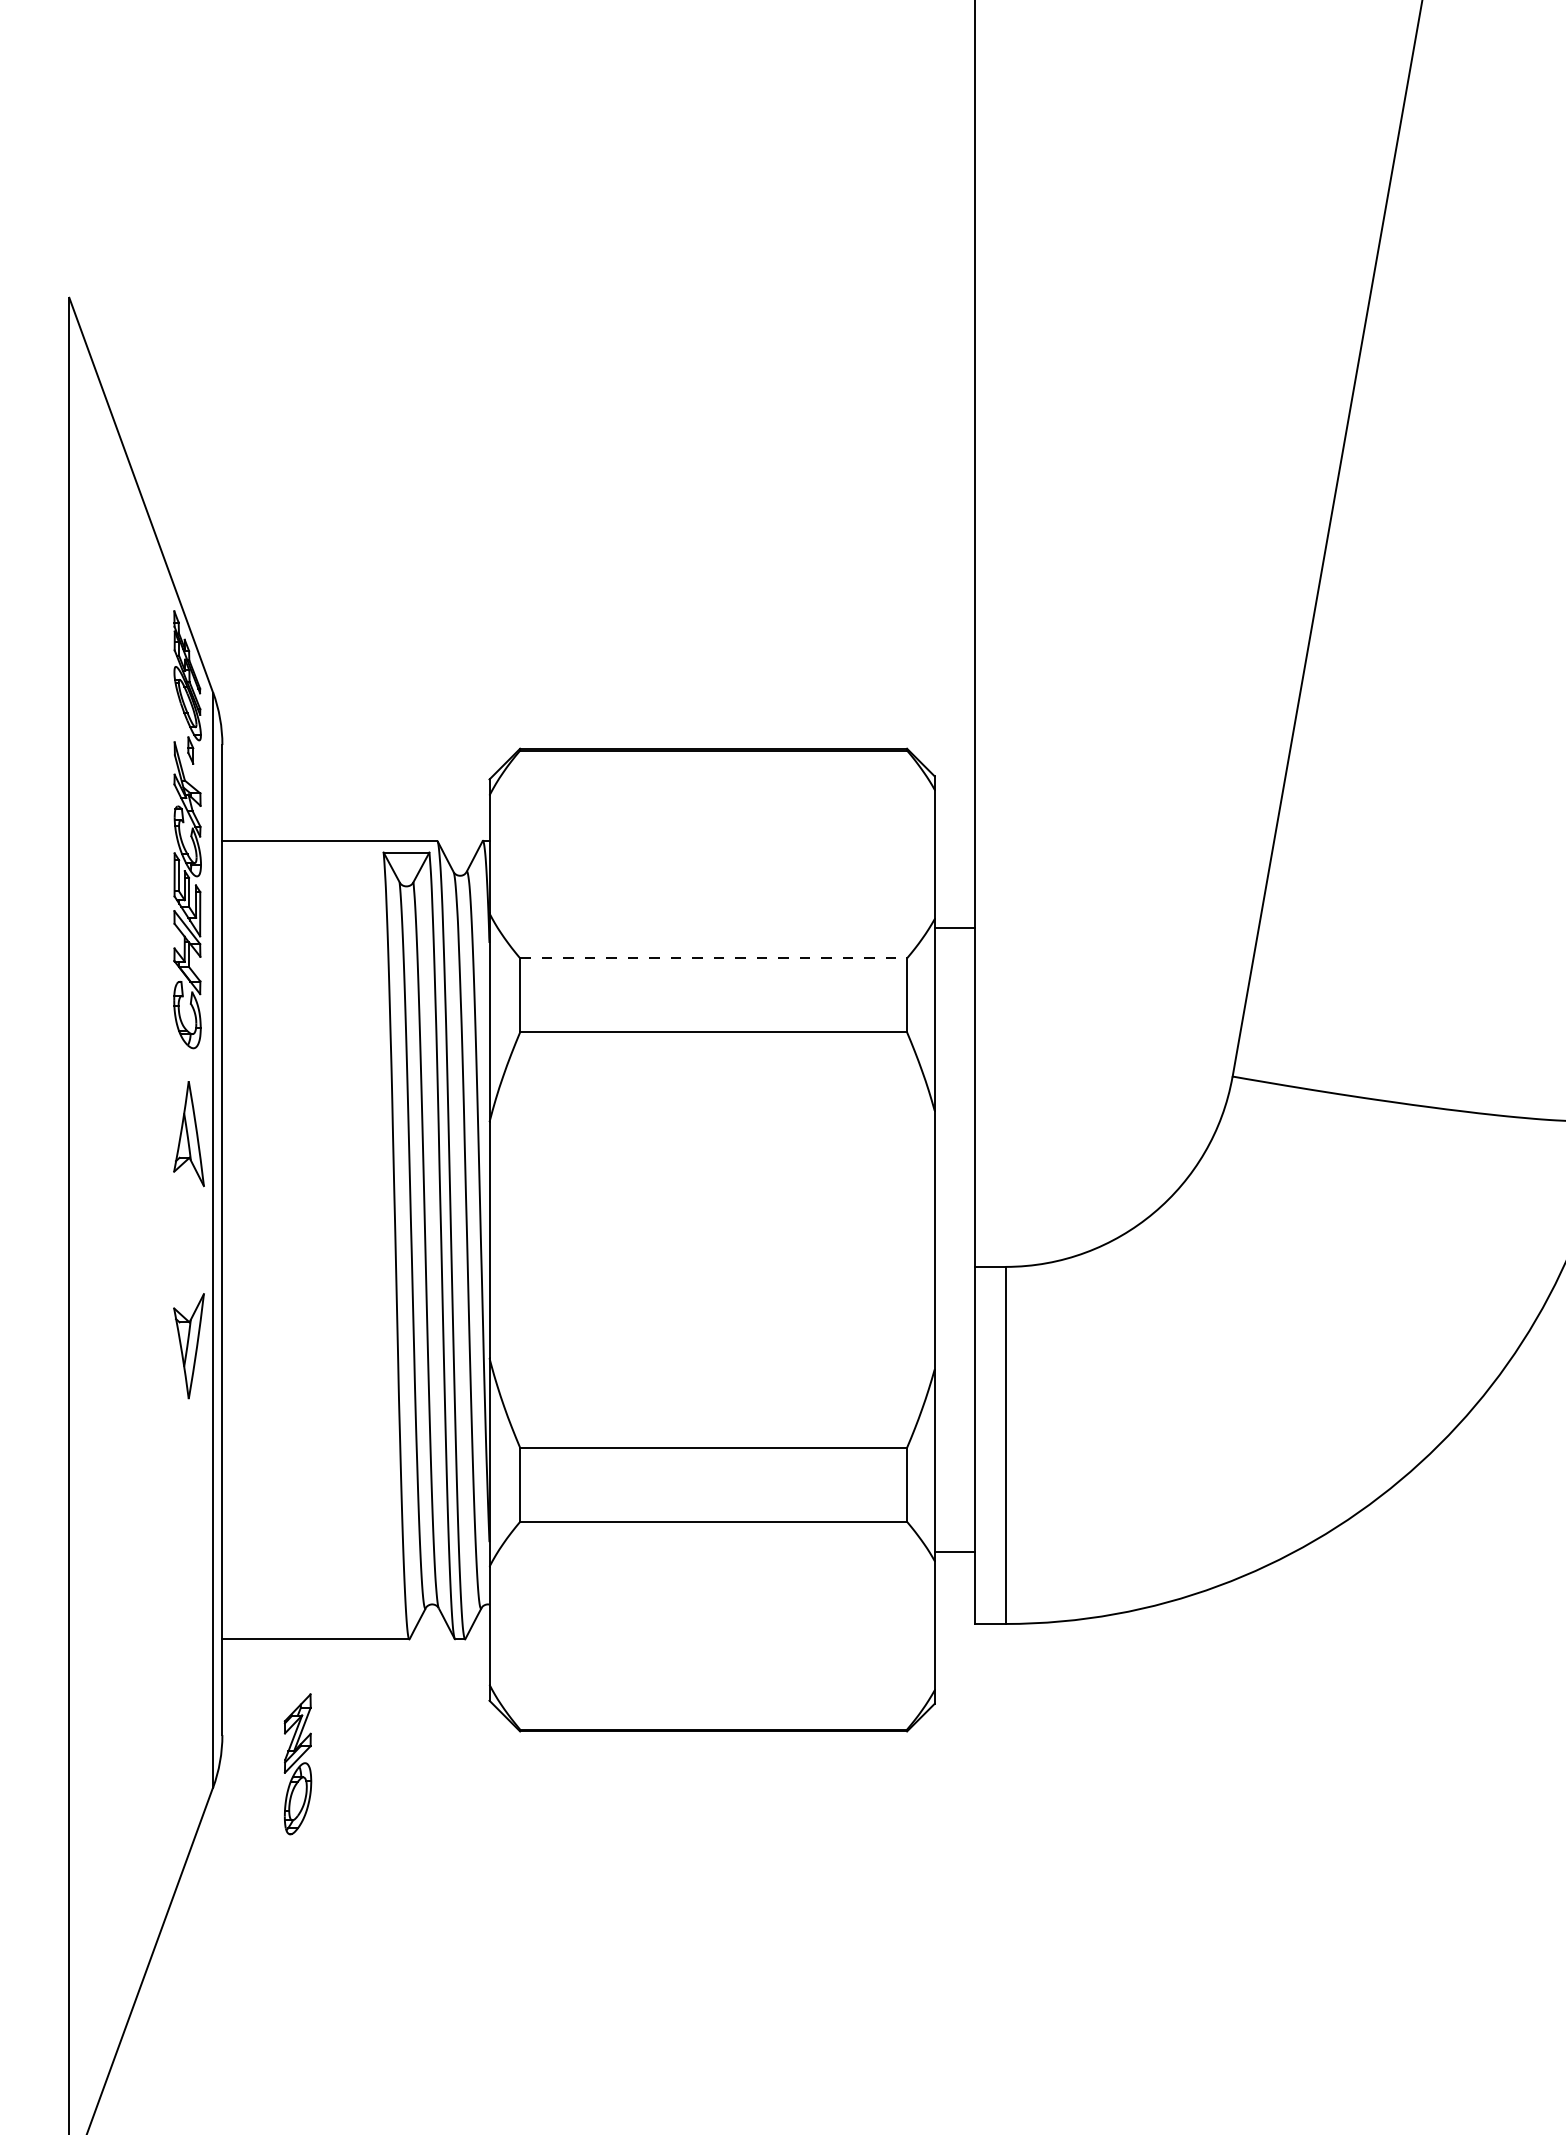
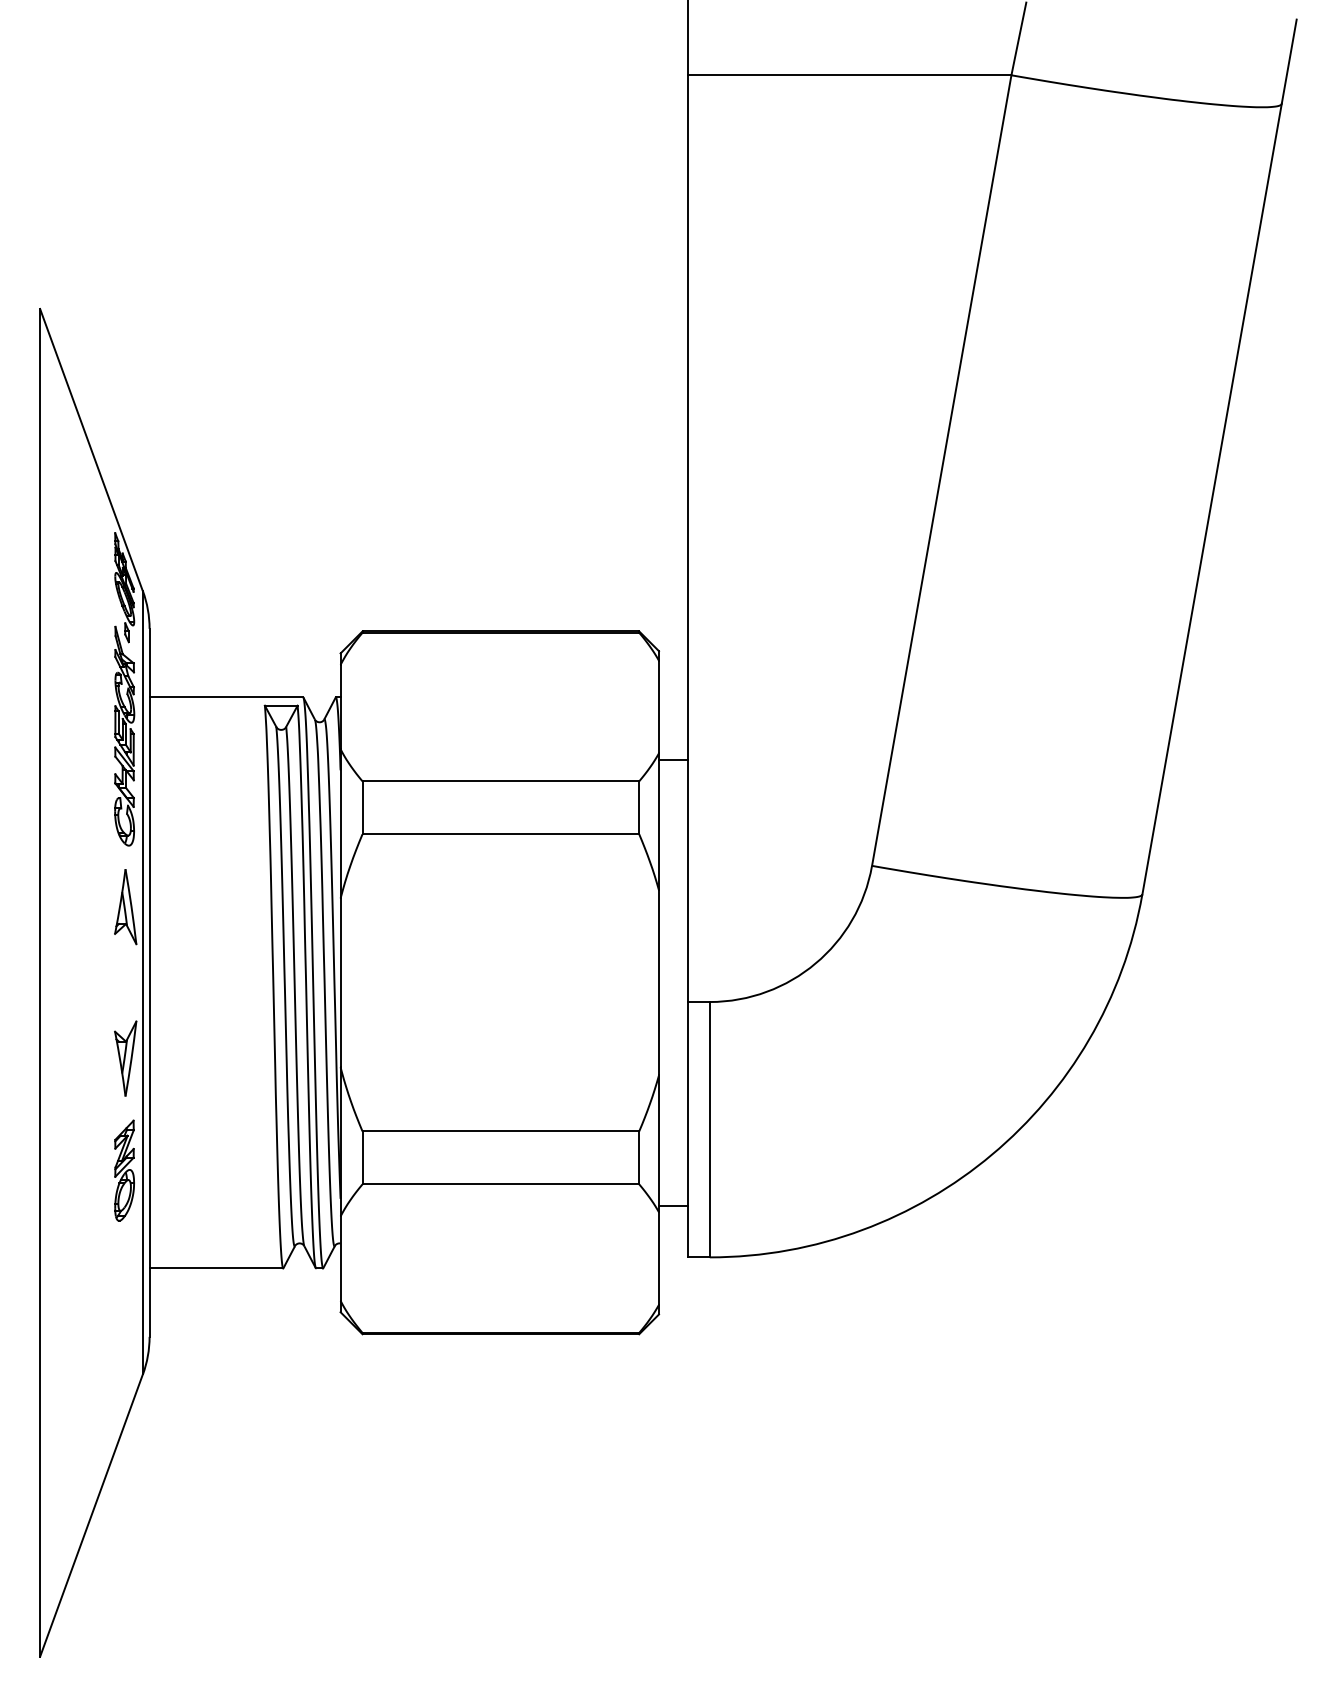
line: (714, 958) -> (501, 781), dashed -> solid
part: (297, 1763) -> (124, 1170), moved

